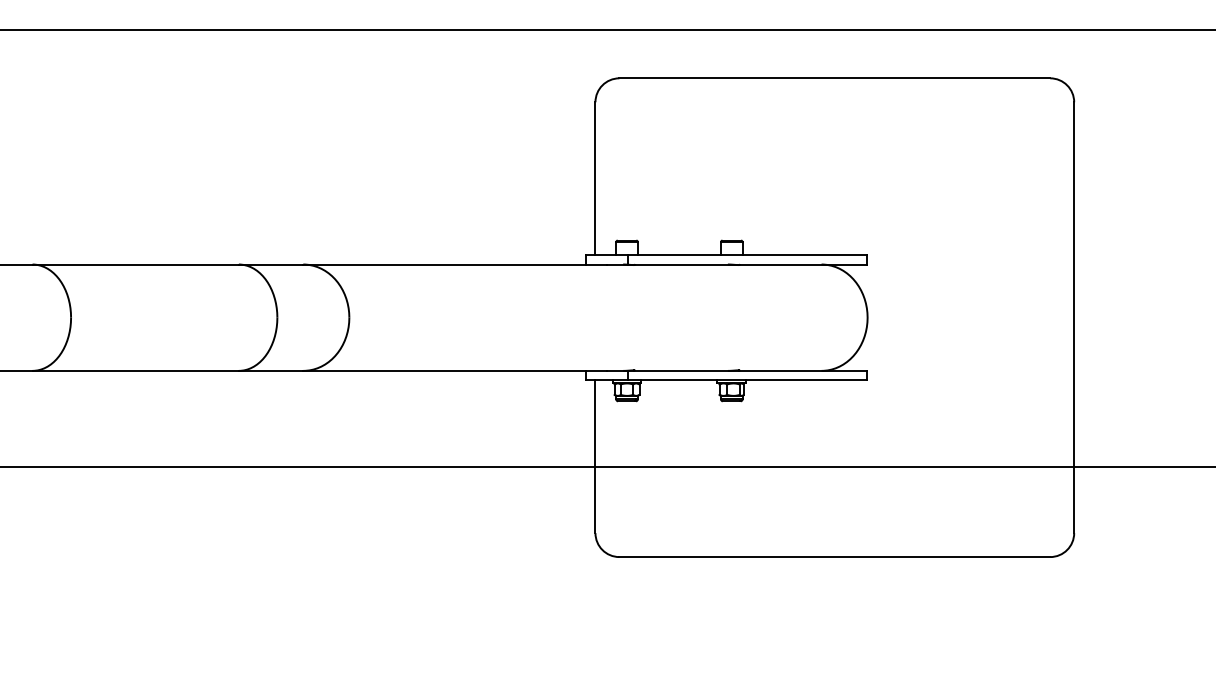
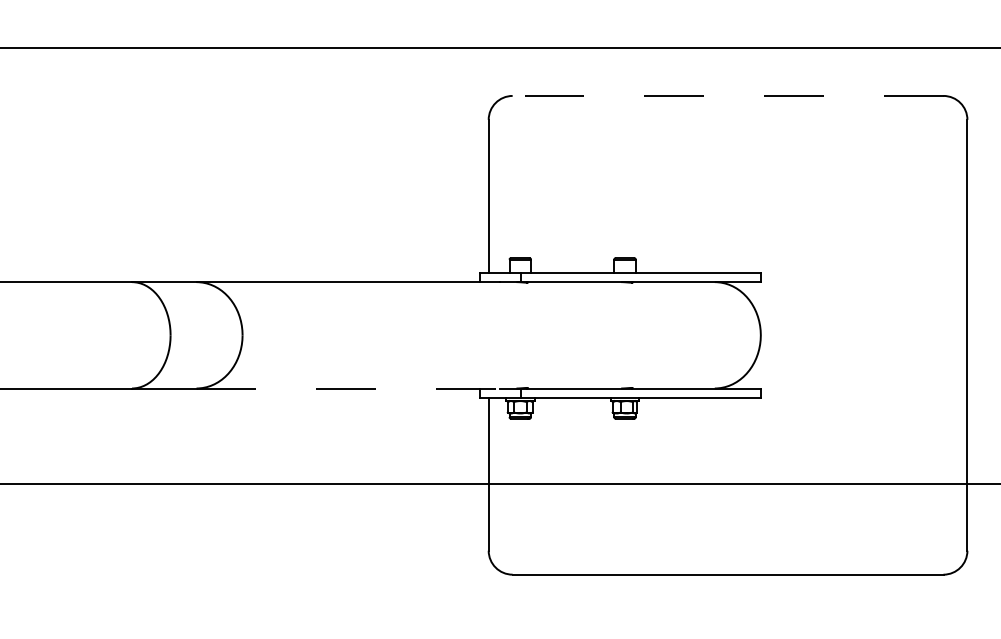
line: (834, 78) -> (727, 96), solid -> dashed
line: (455, 370) -> (348, 388), solid -> dashed

